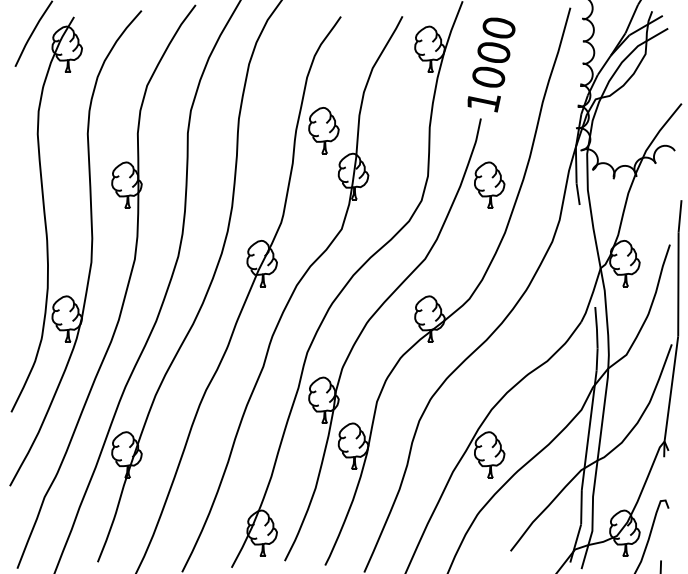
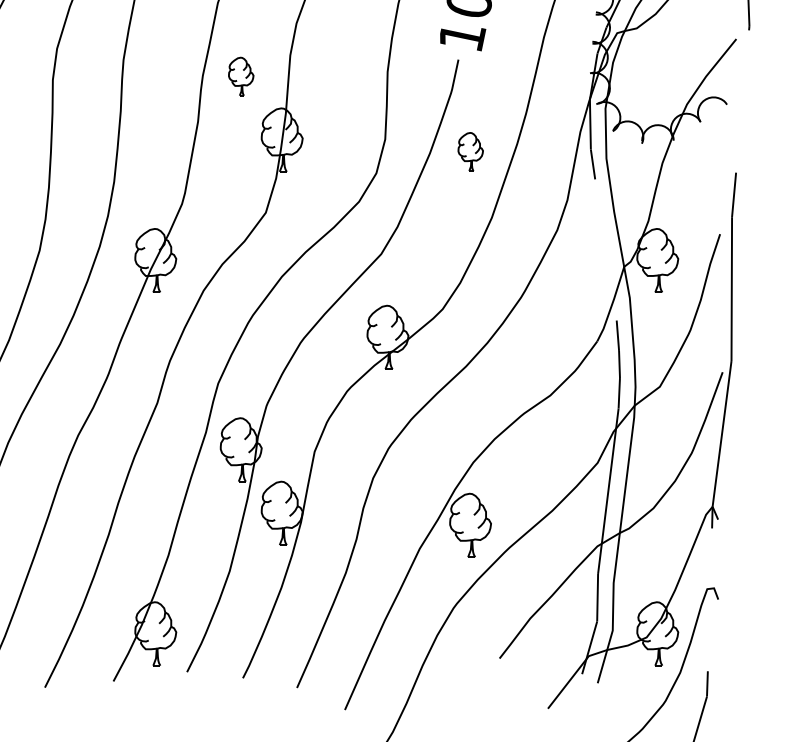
part: (323, 130) -> (240, 76), size x0.6
part: (489, 184) -> (470, 150), size x0.6

